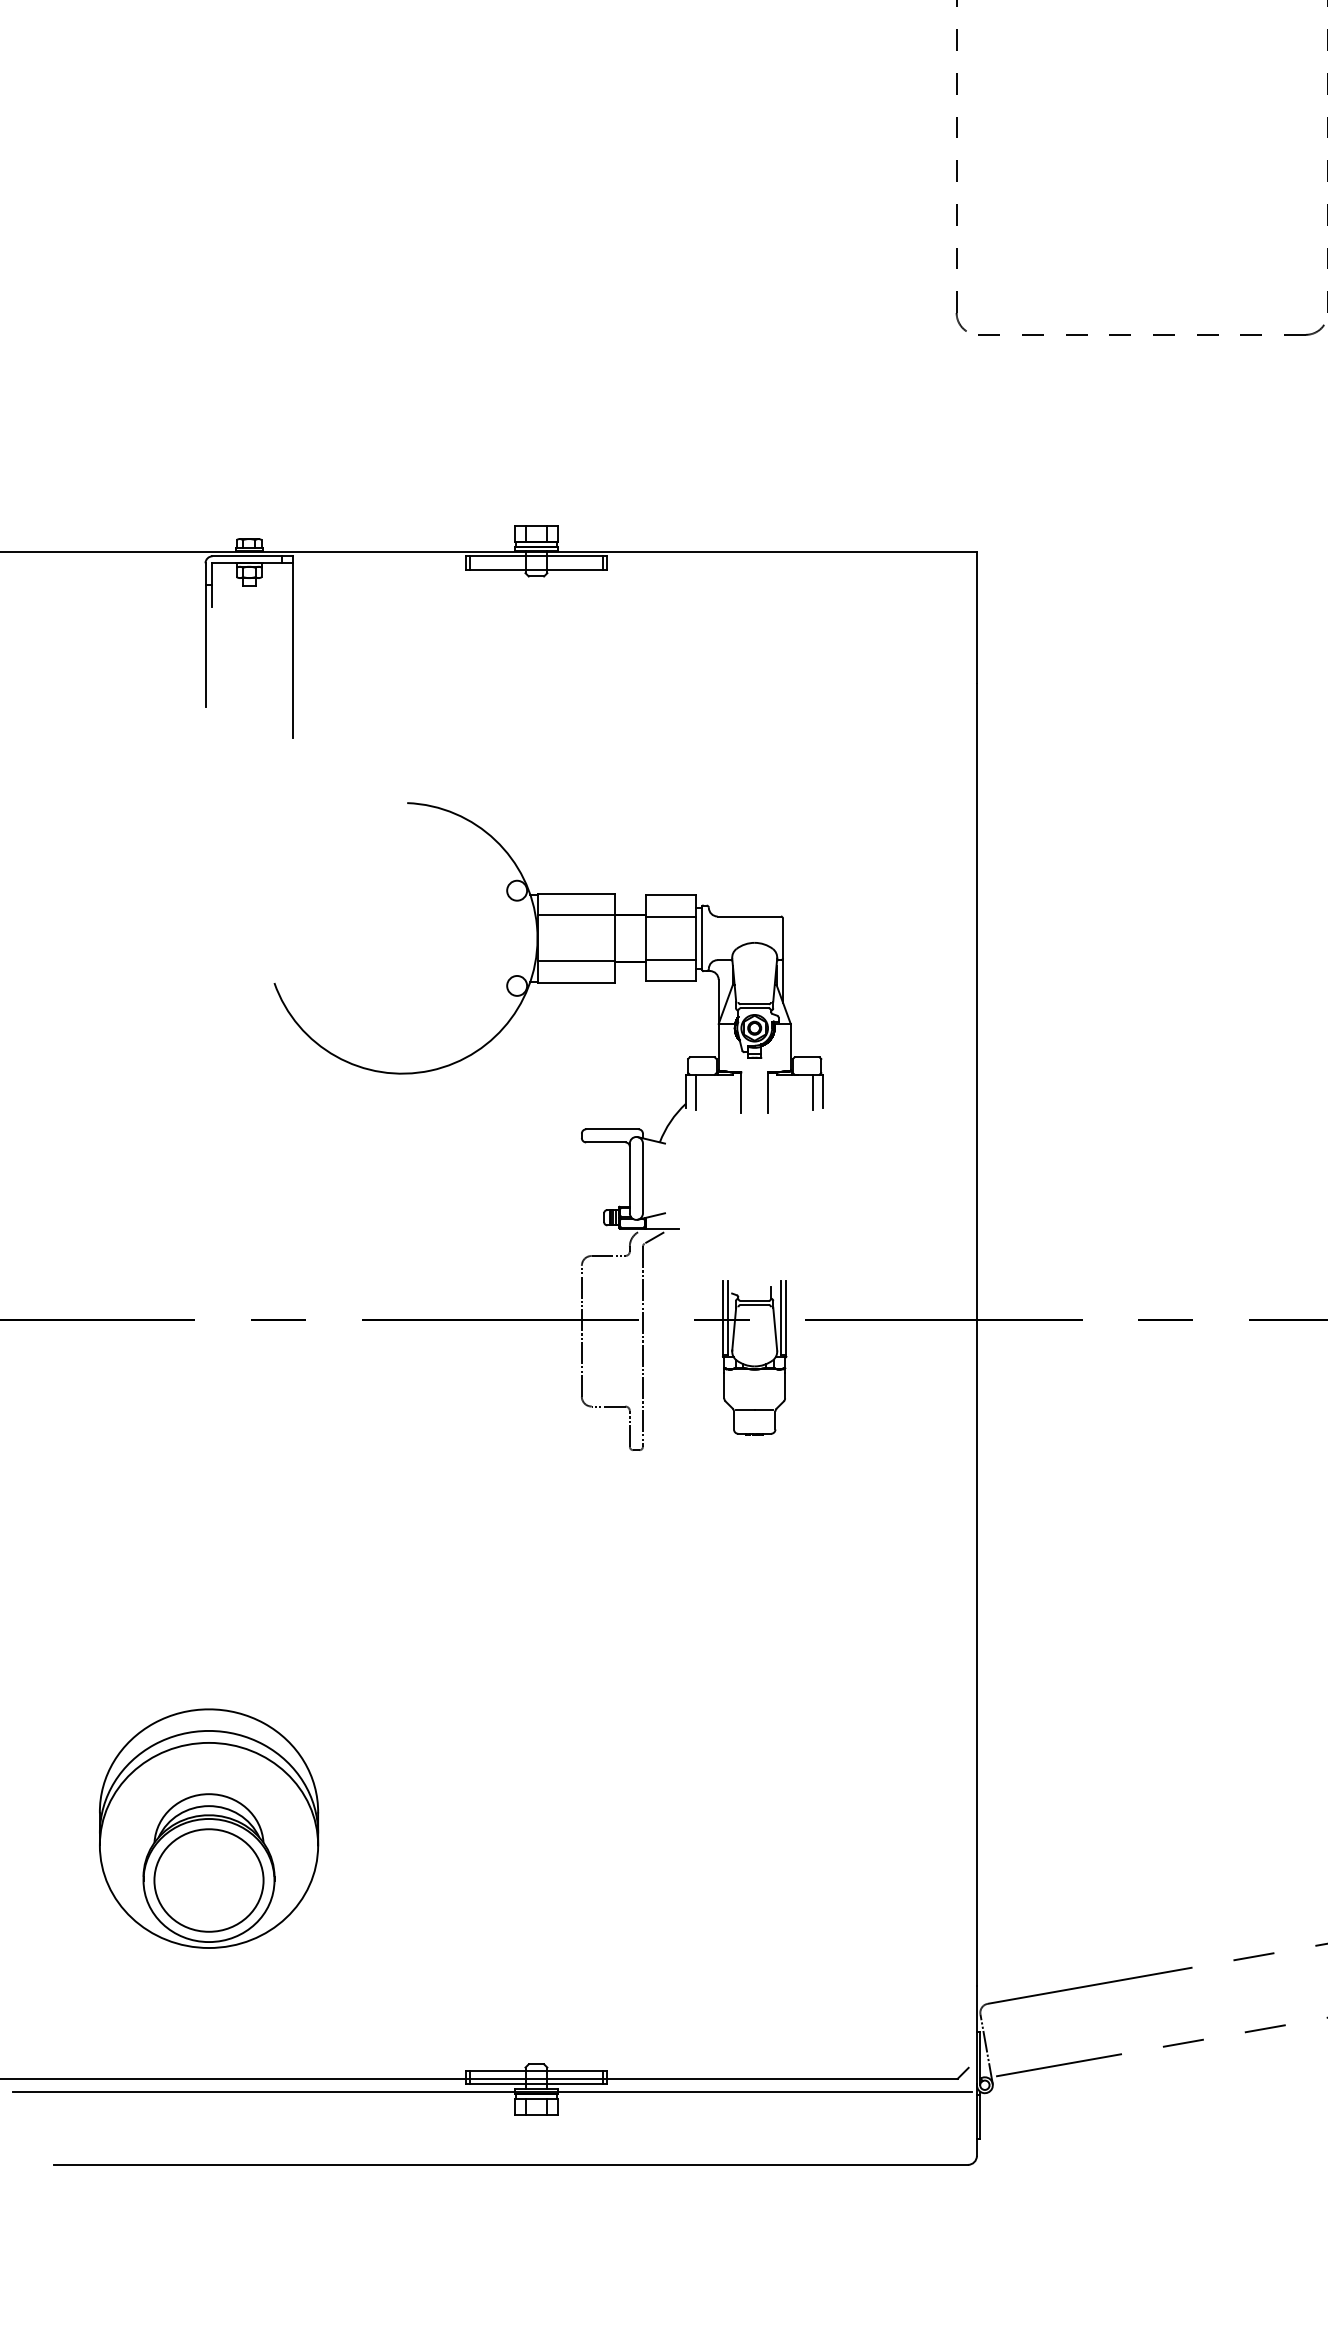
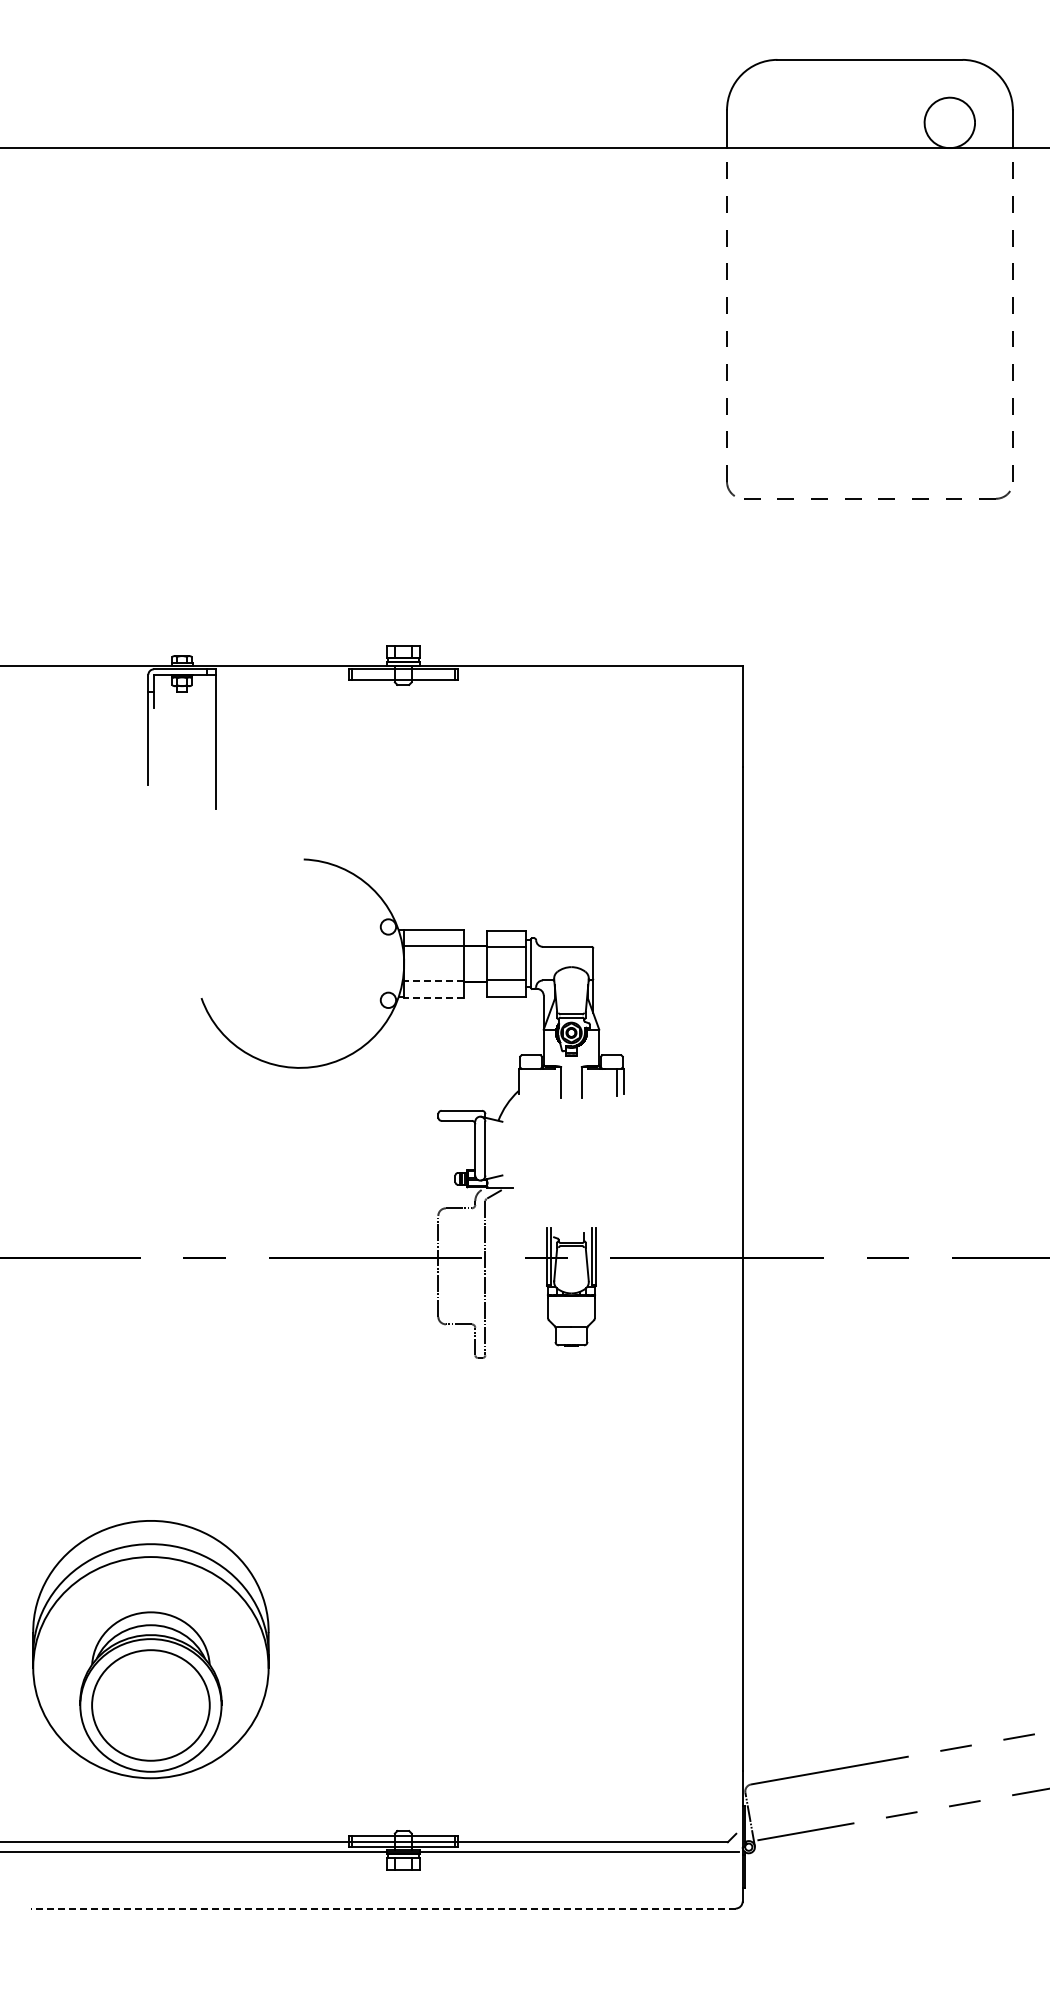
line: (576, 961) -> (434, 981), solid -> dashed
line: (576, 982) -> (434, 997), solid -> dashed
line: (696, 1092) -> (526, 1082), removed
part: (209, 1828) -> (151, 1649), size x1.4
line: (510, 2164) -> (383, 1908), solid -> dashed

